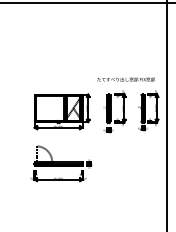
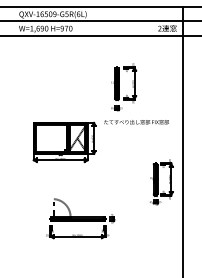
part: (61, 111) -> (64, 142), moved
part: (115, 111) -> (124, 87), moved
part: (148, 111) -> (161, 182), moved
part: (61, 163) -> (80, 218), moved

